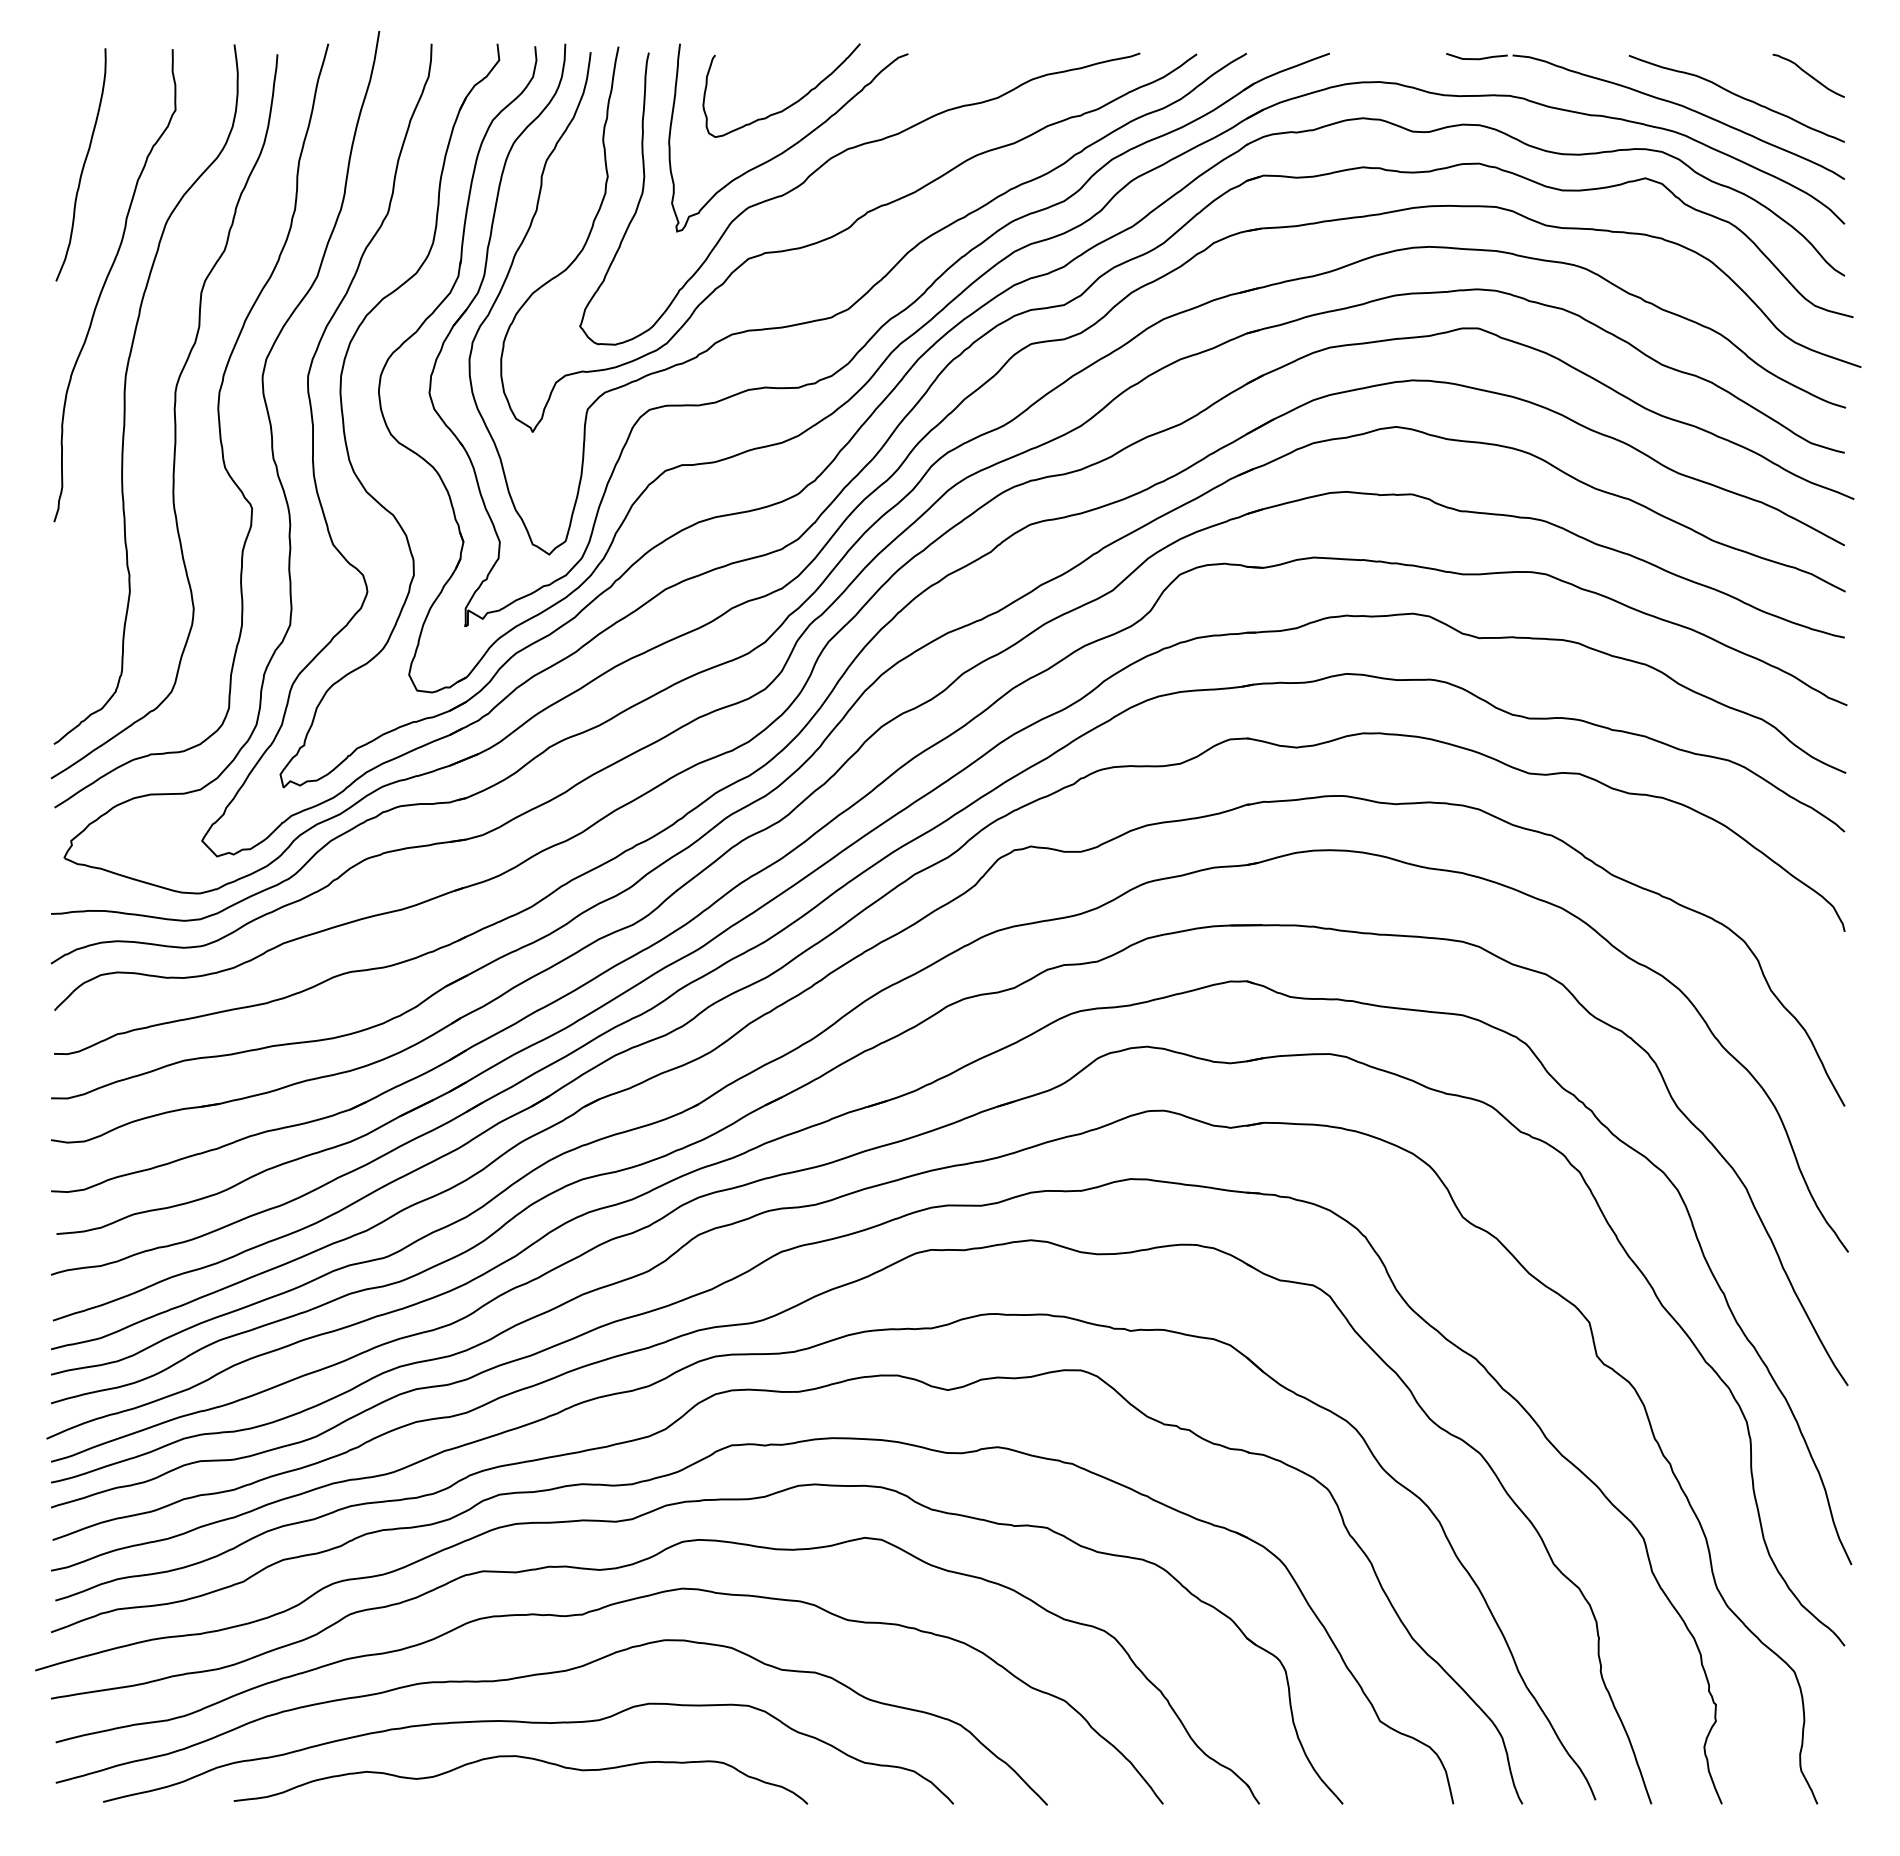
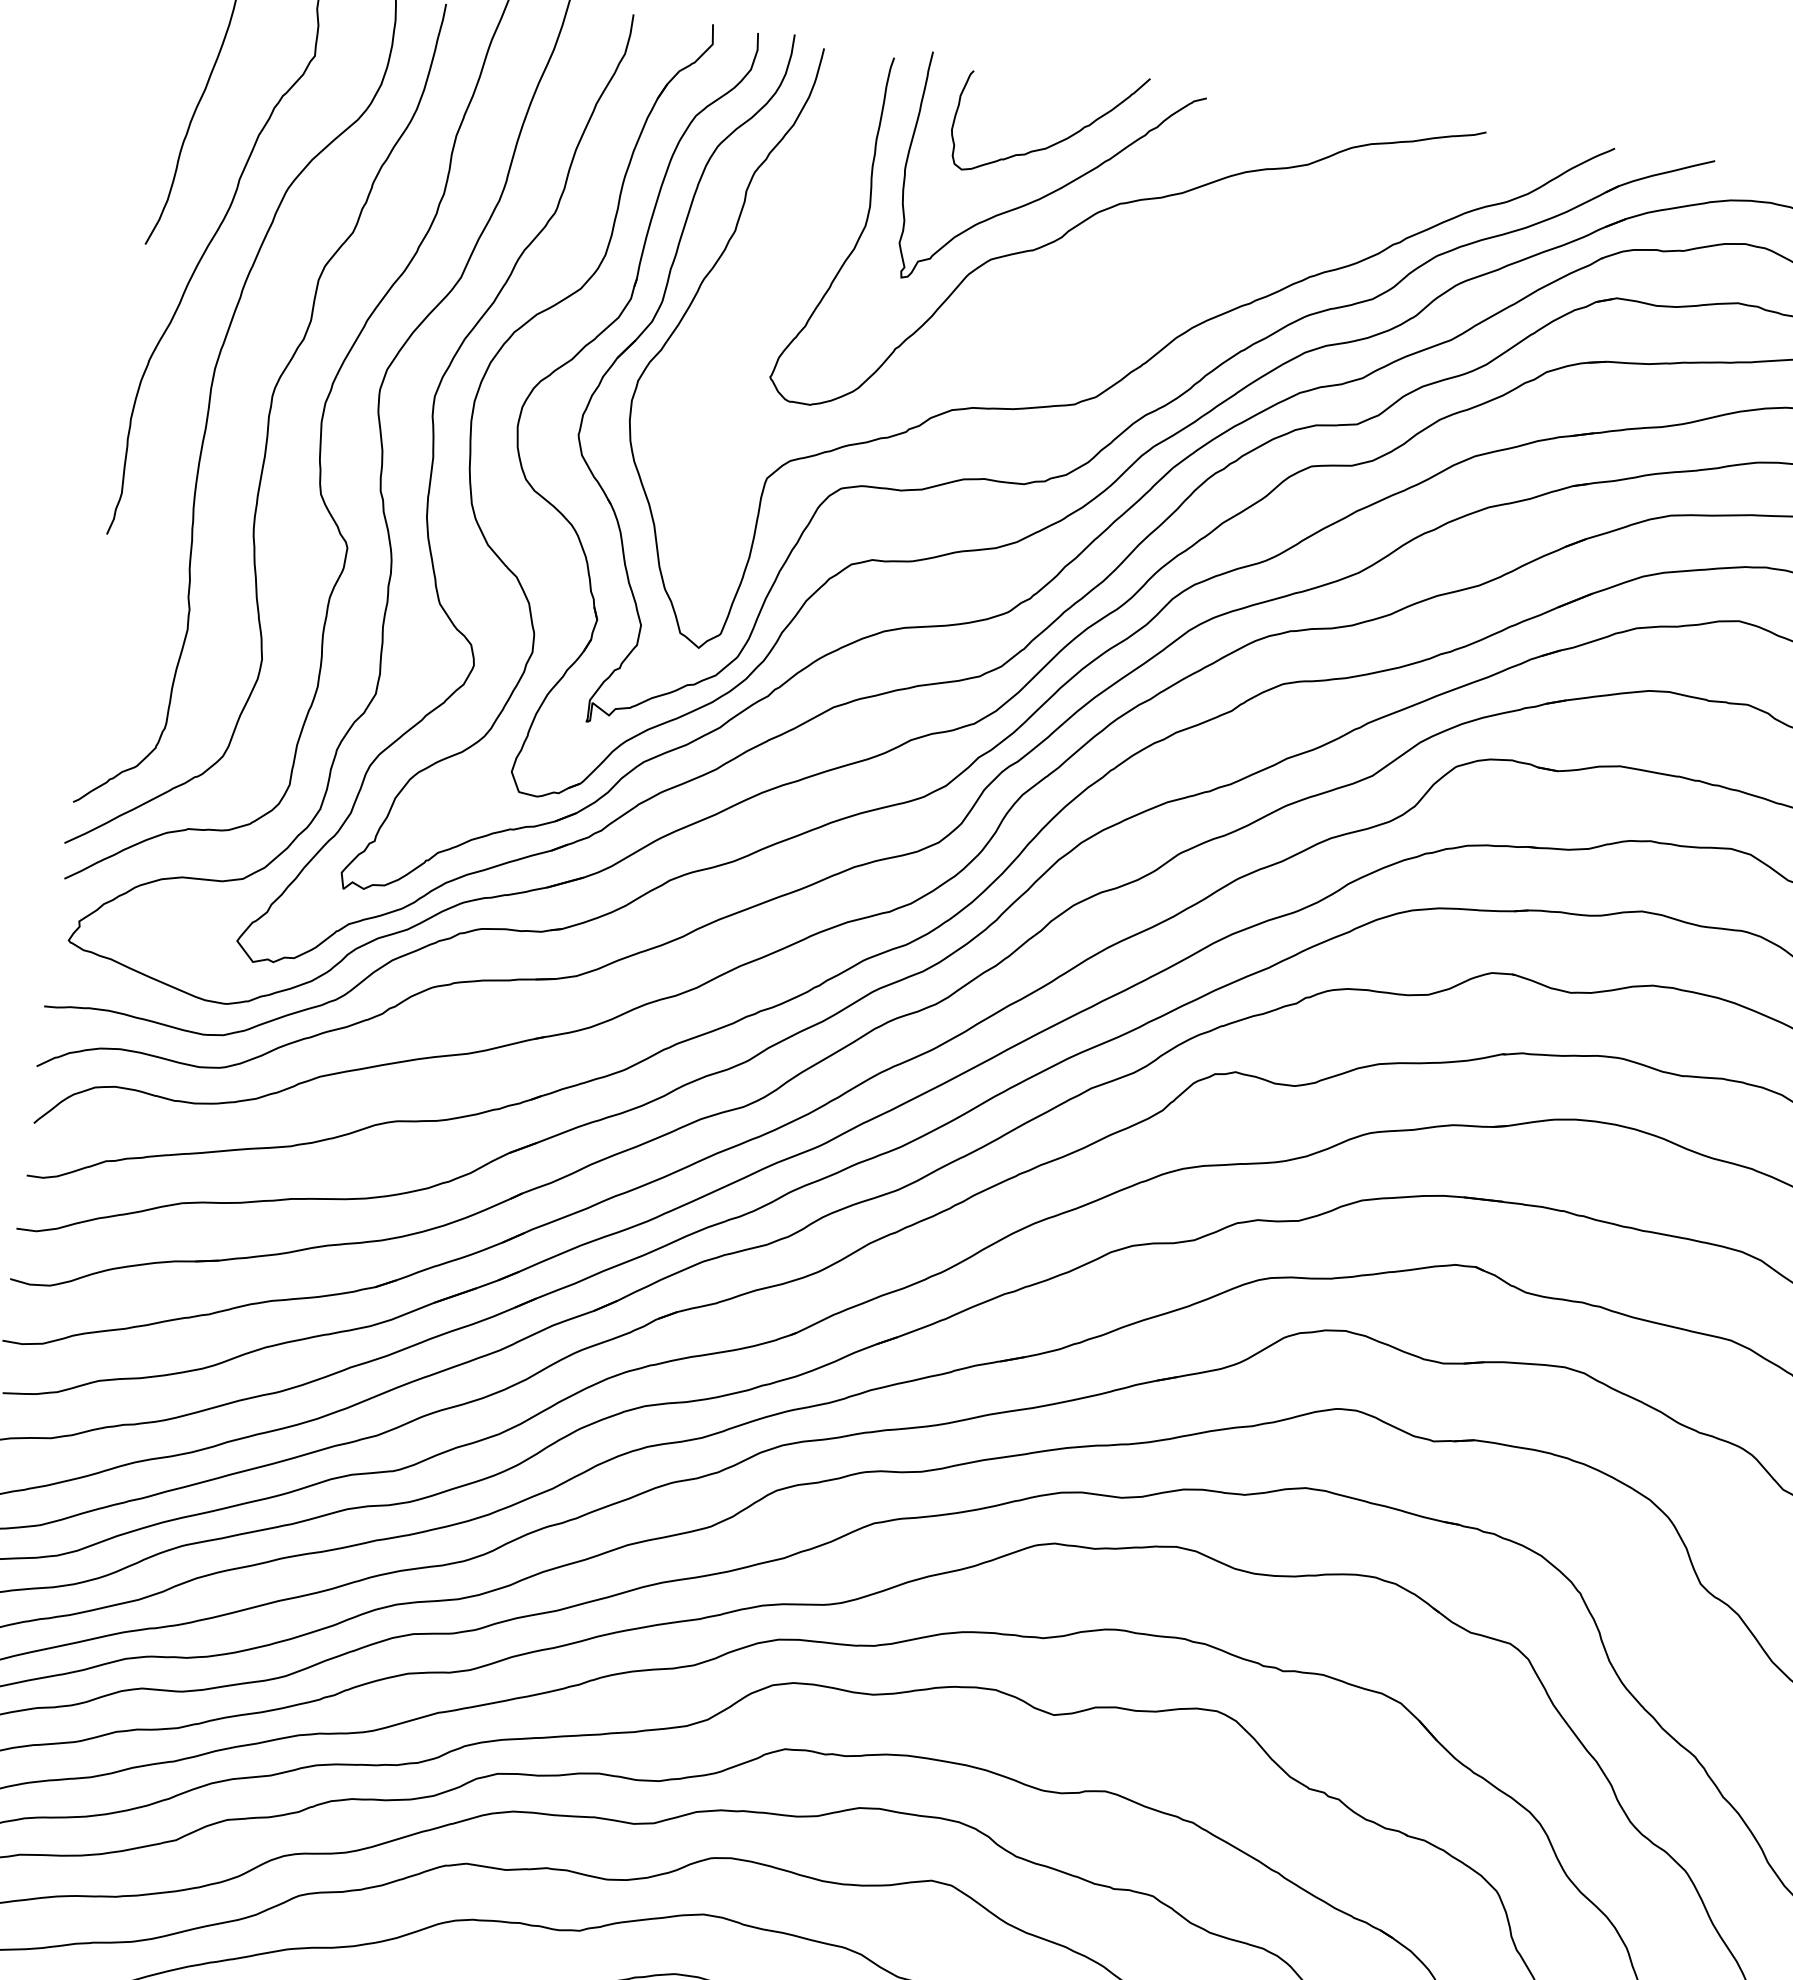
curve: (844, 231) -> (1103, 302), removed

